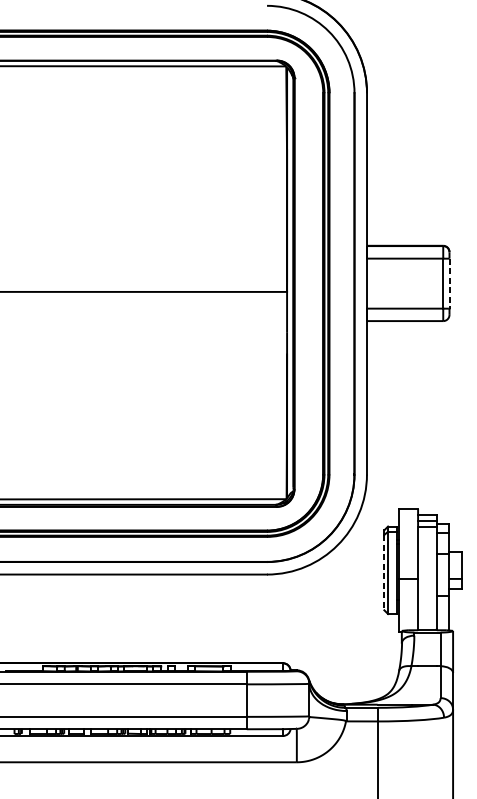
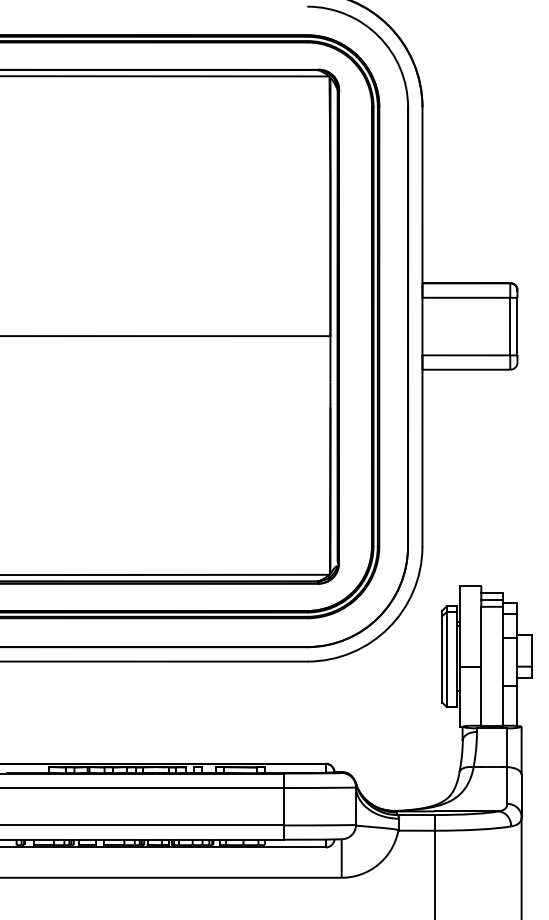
line: (449, 283) -> (517, 326), dashed -> solid
line: (384, 572) -> (442, 659), dashed -> solid

